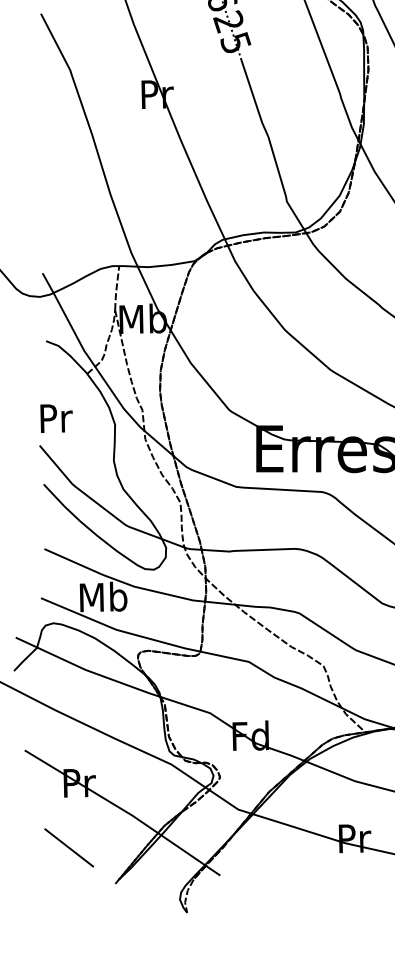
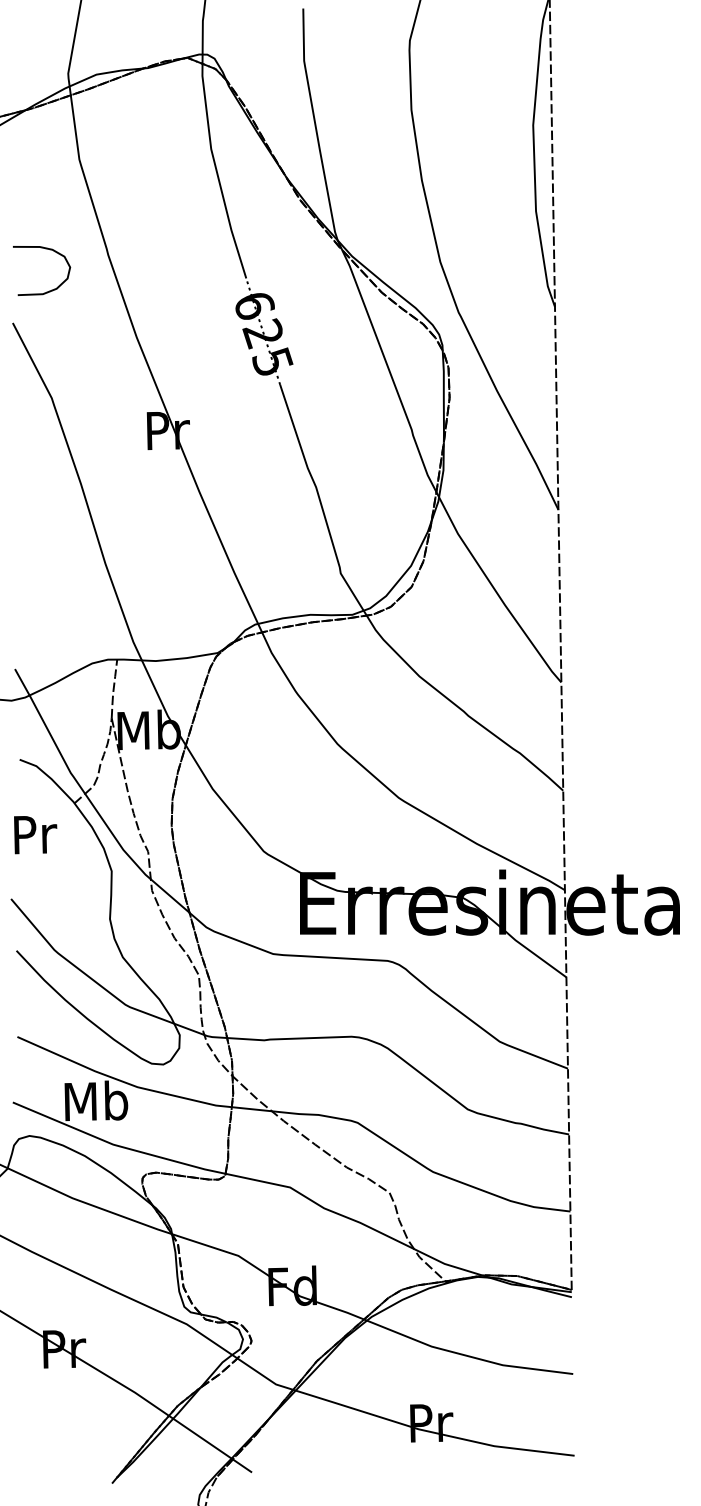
text: (56, 418) -> (35, 835), moved
line: (69, 847) -> (50, 1435), removed

